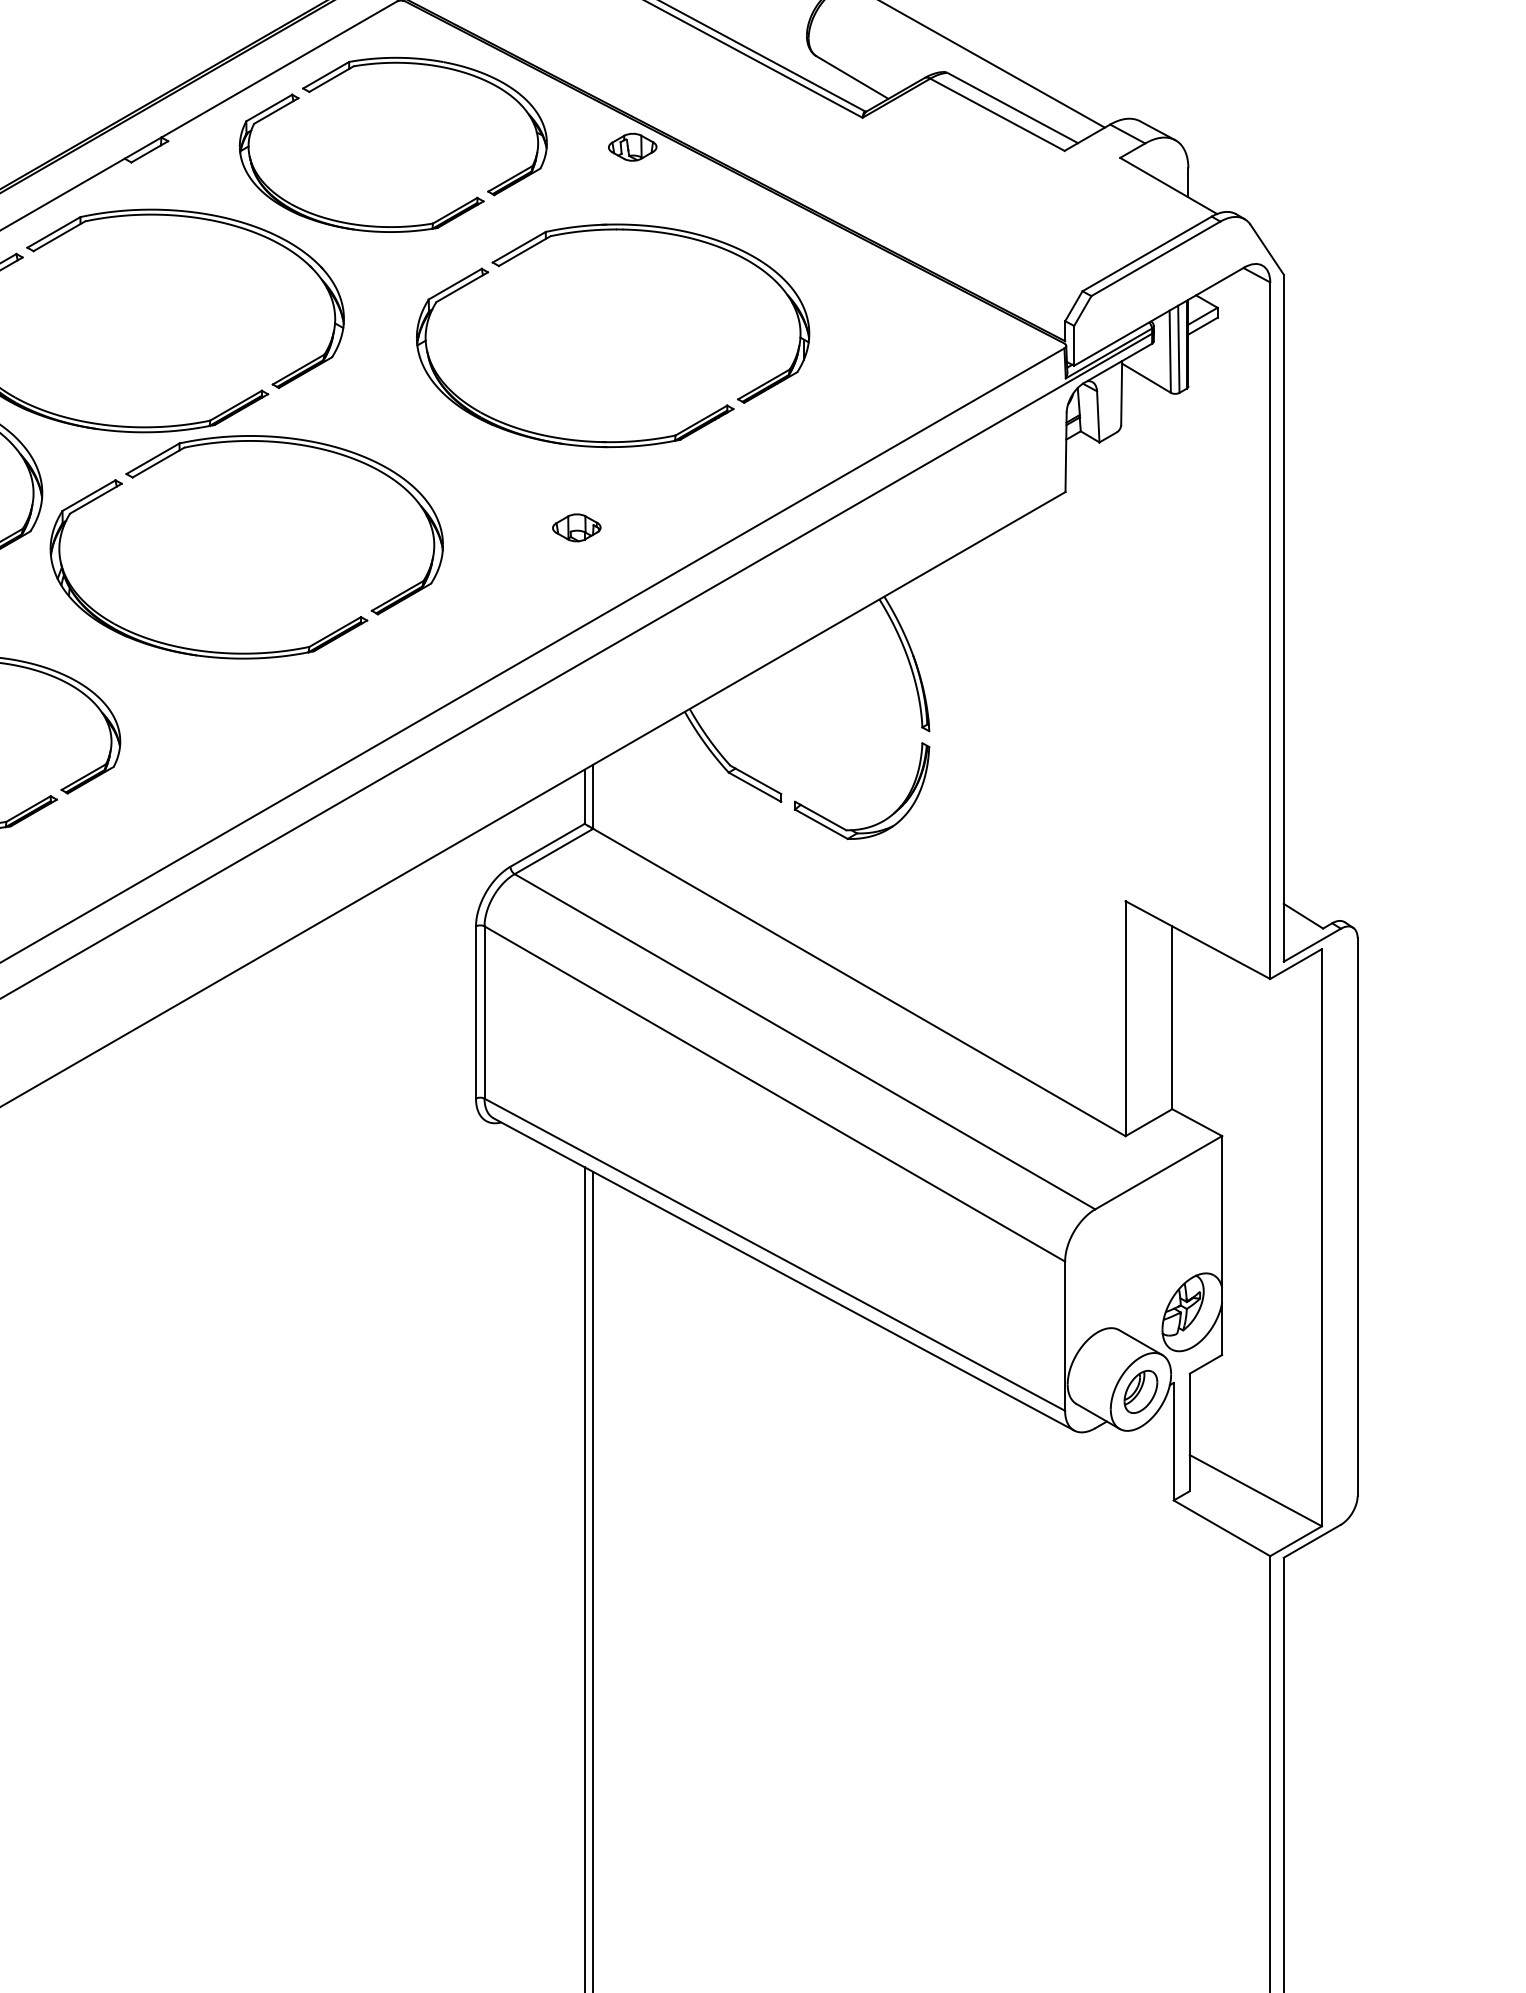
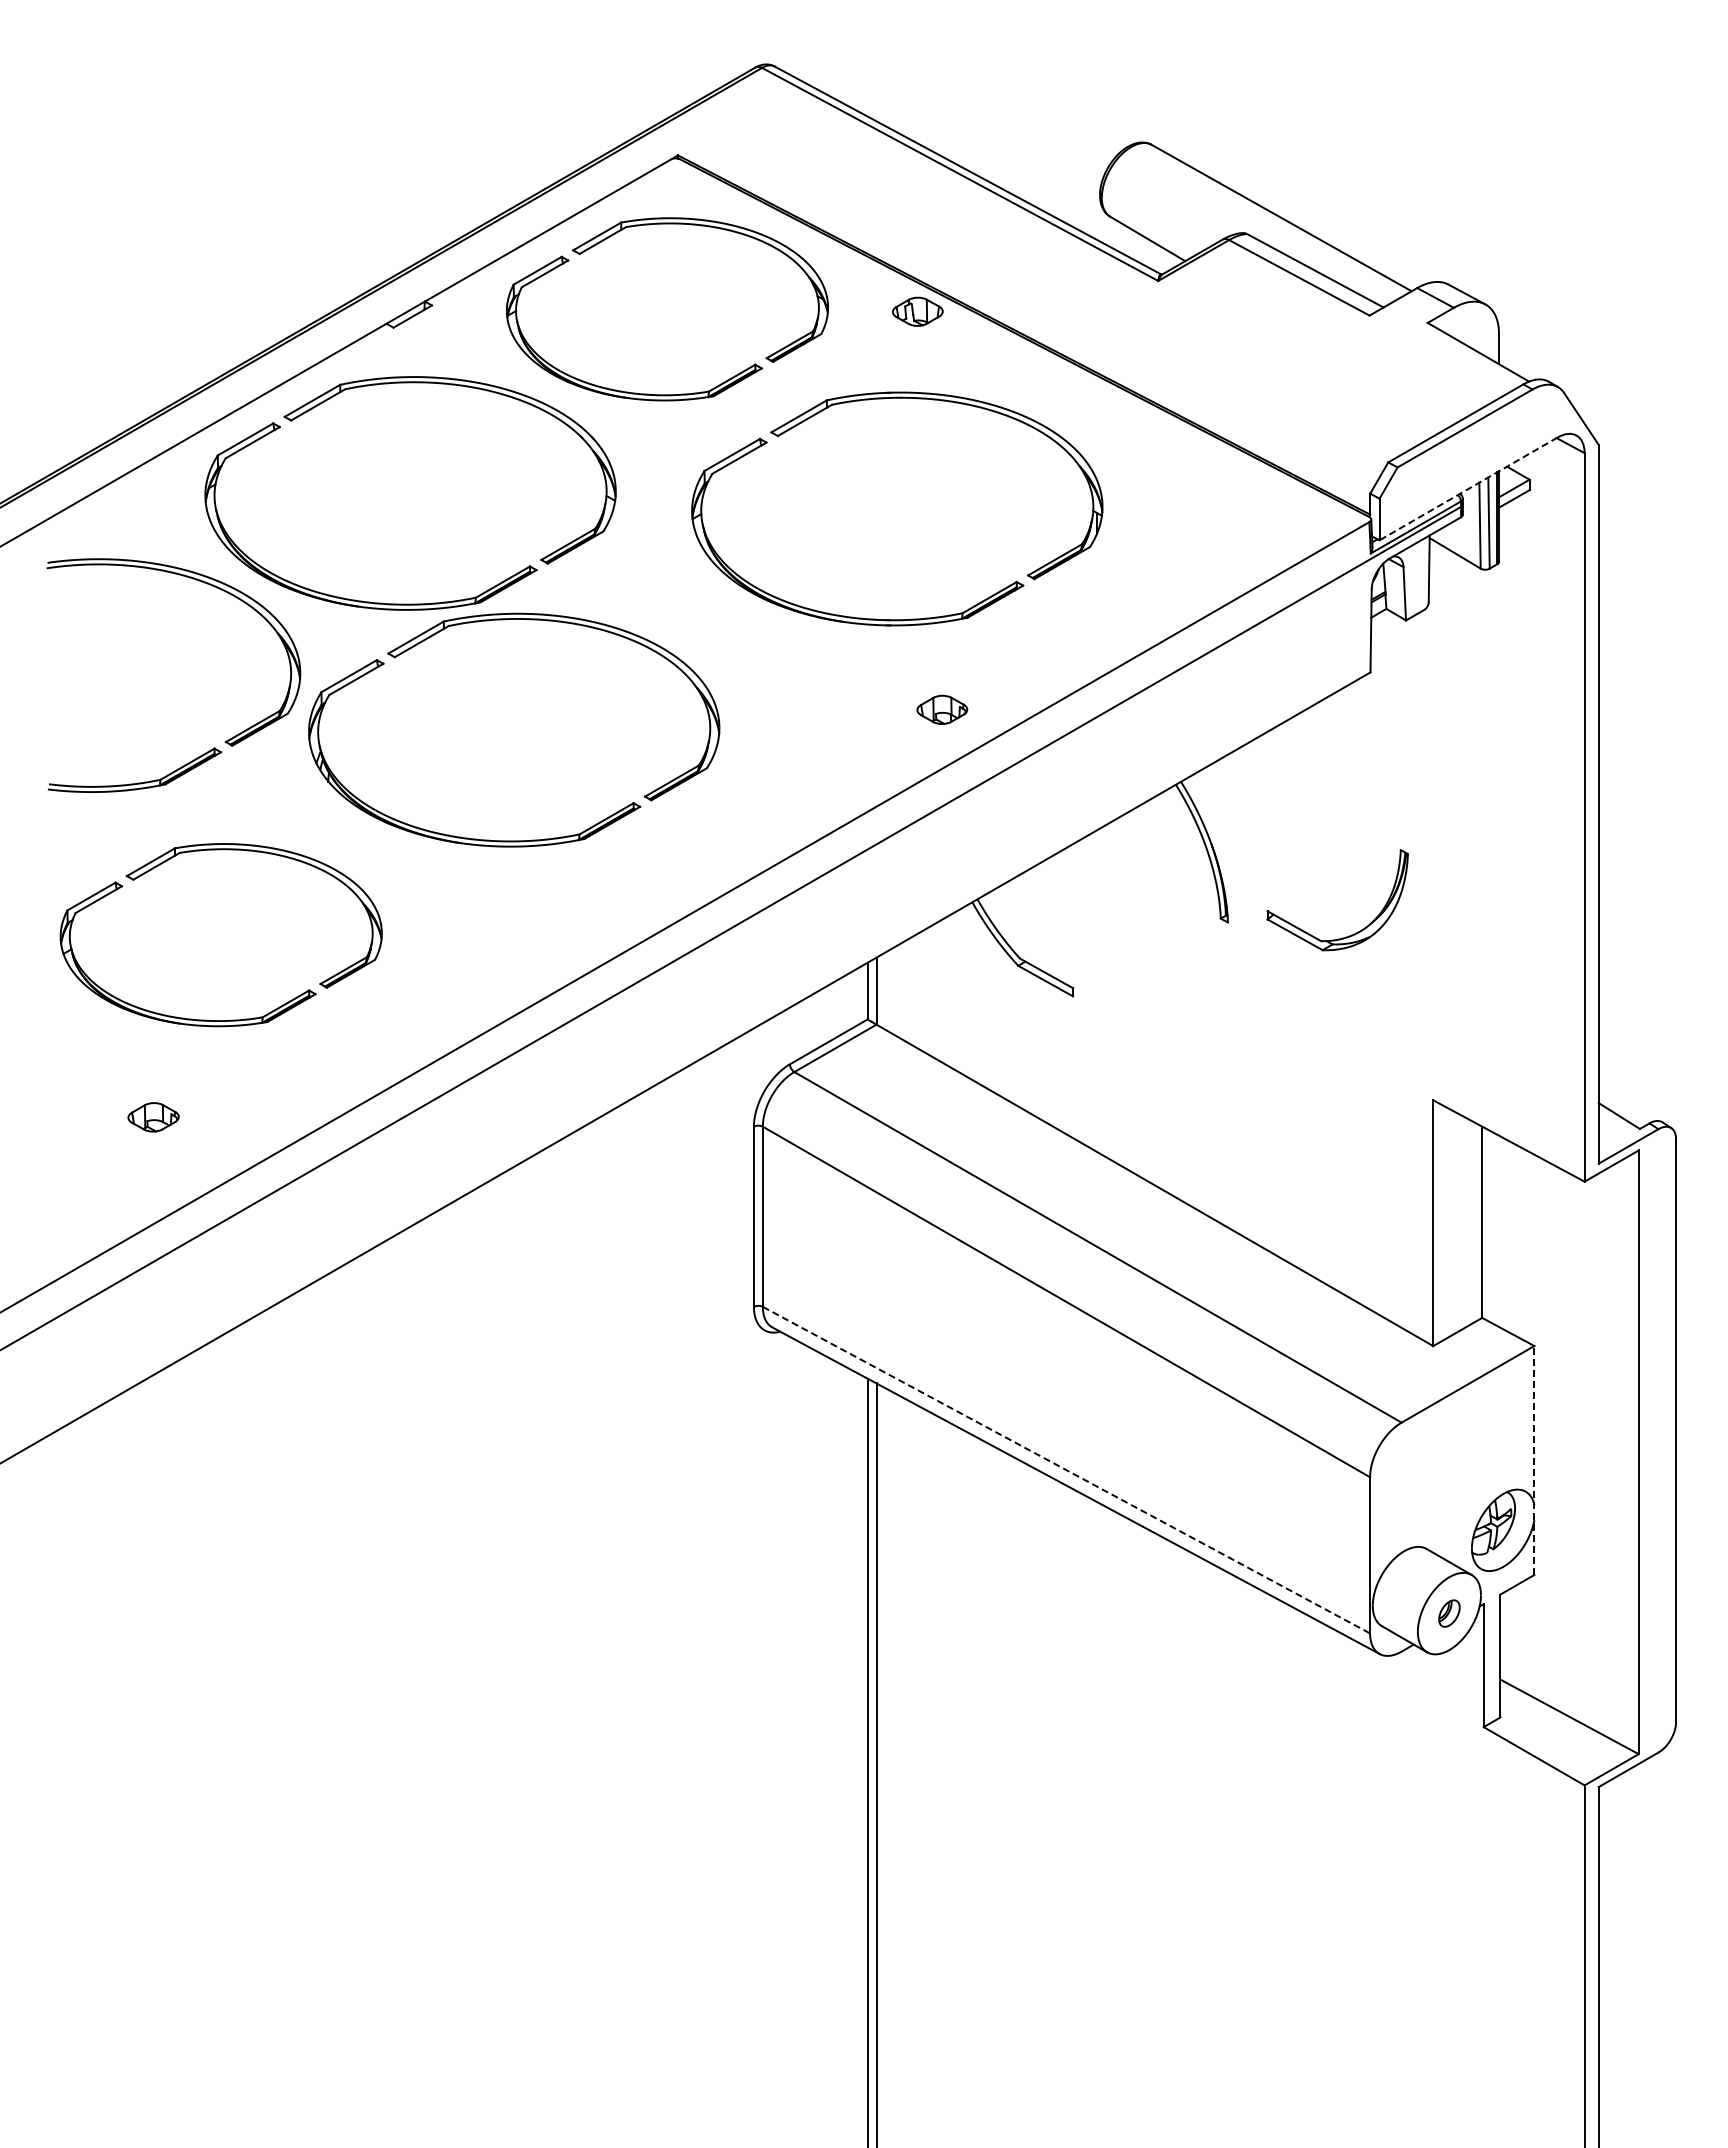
line: (1159, 316) -> (1468, 488), solid -> dashed
part: (576, 527) -> (942, 709), moved
part: (877, 822) -> (1353, 933), moved
line: (1222, 1245) -> (1534, 1460), solid -> dashed
line: (774, 1255) -> (1066, 1470), solid -> dashed
part: (1141, 1391) -> (1449, 1613), size x0.6

